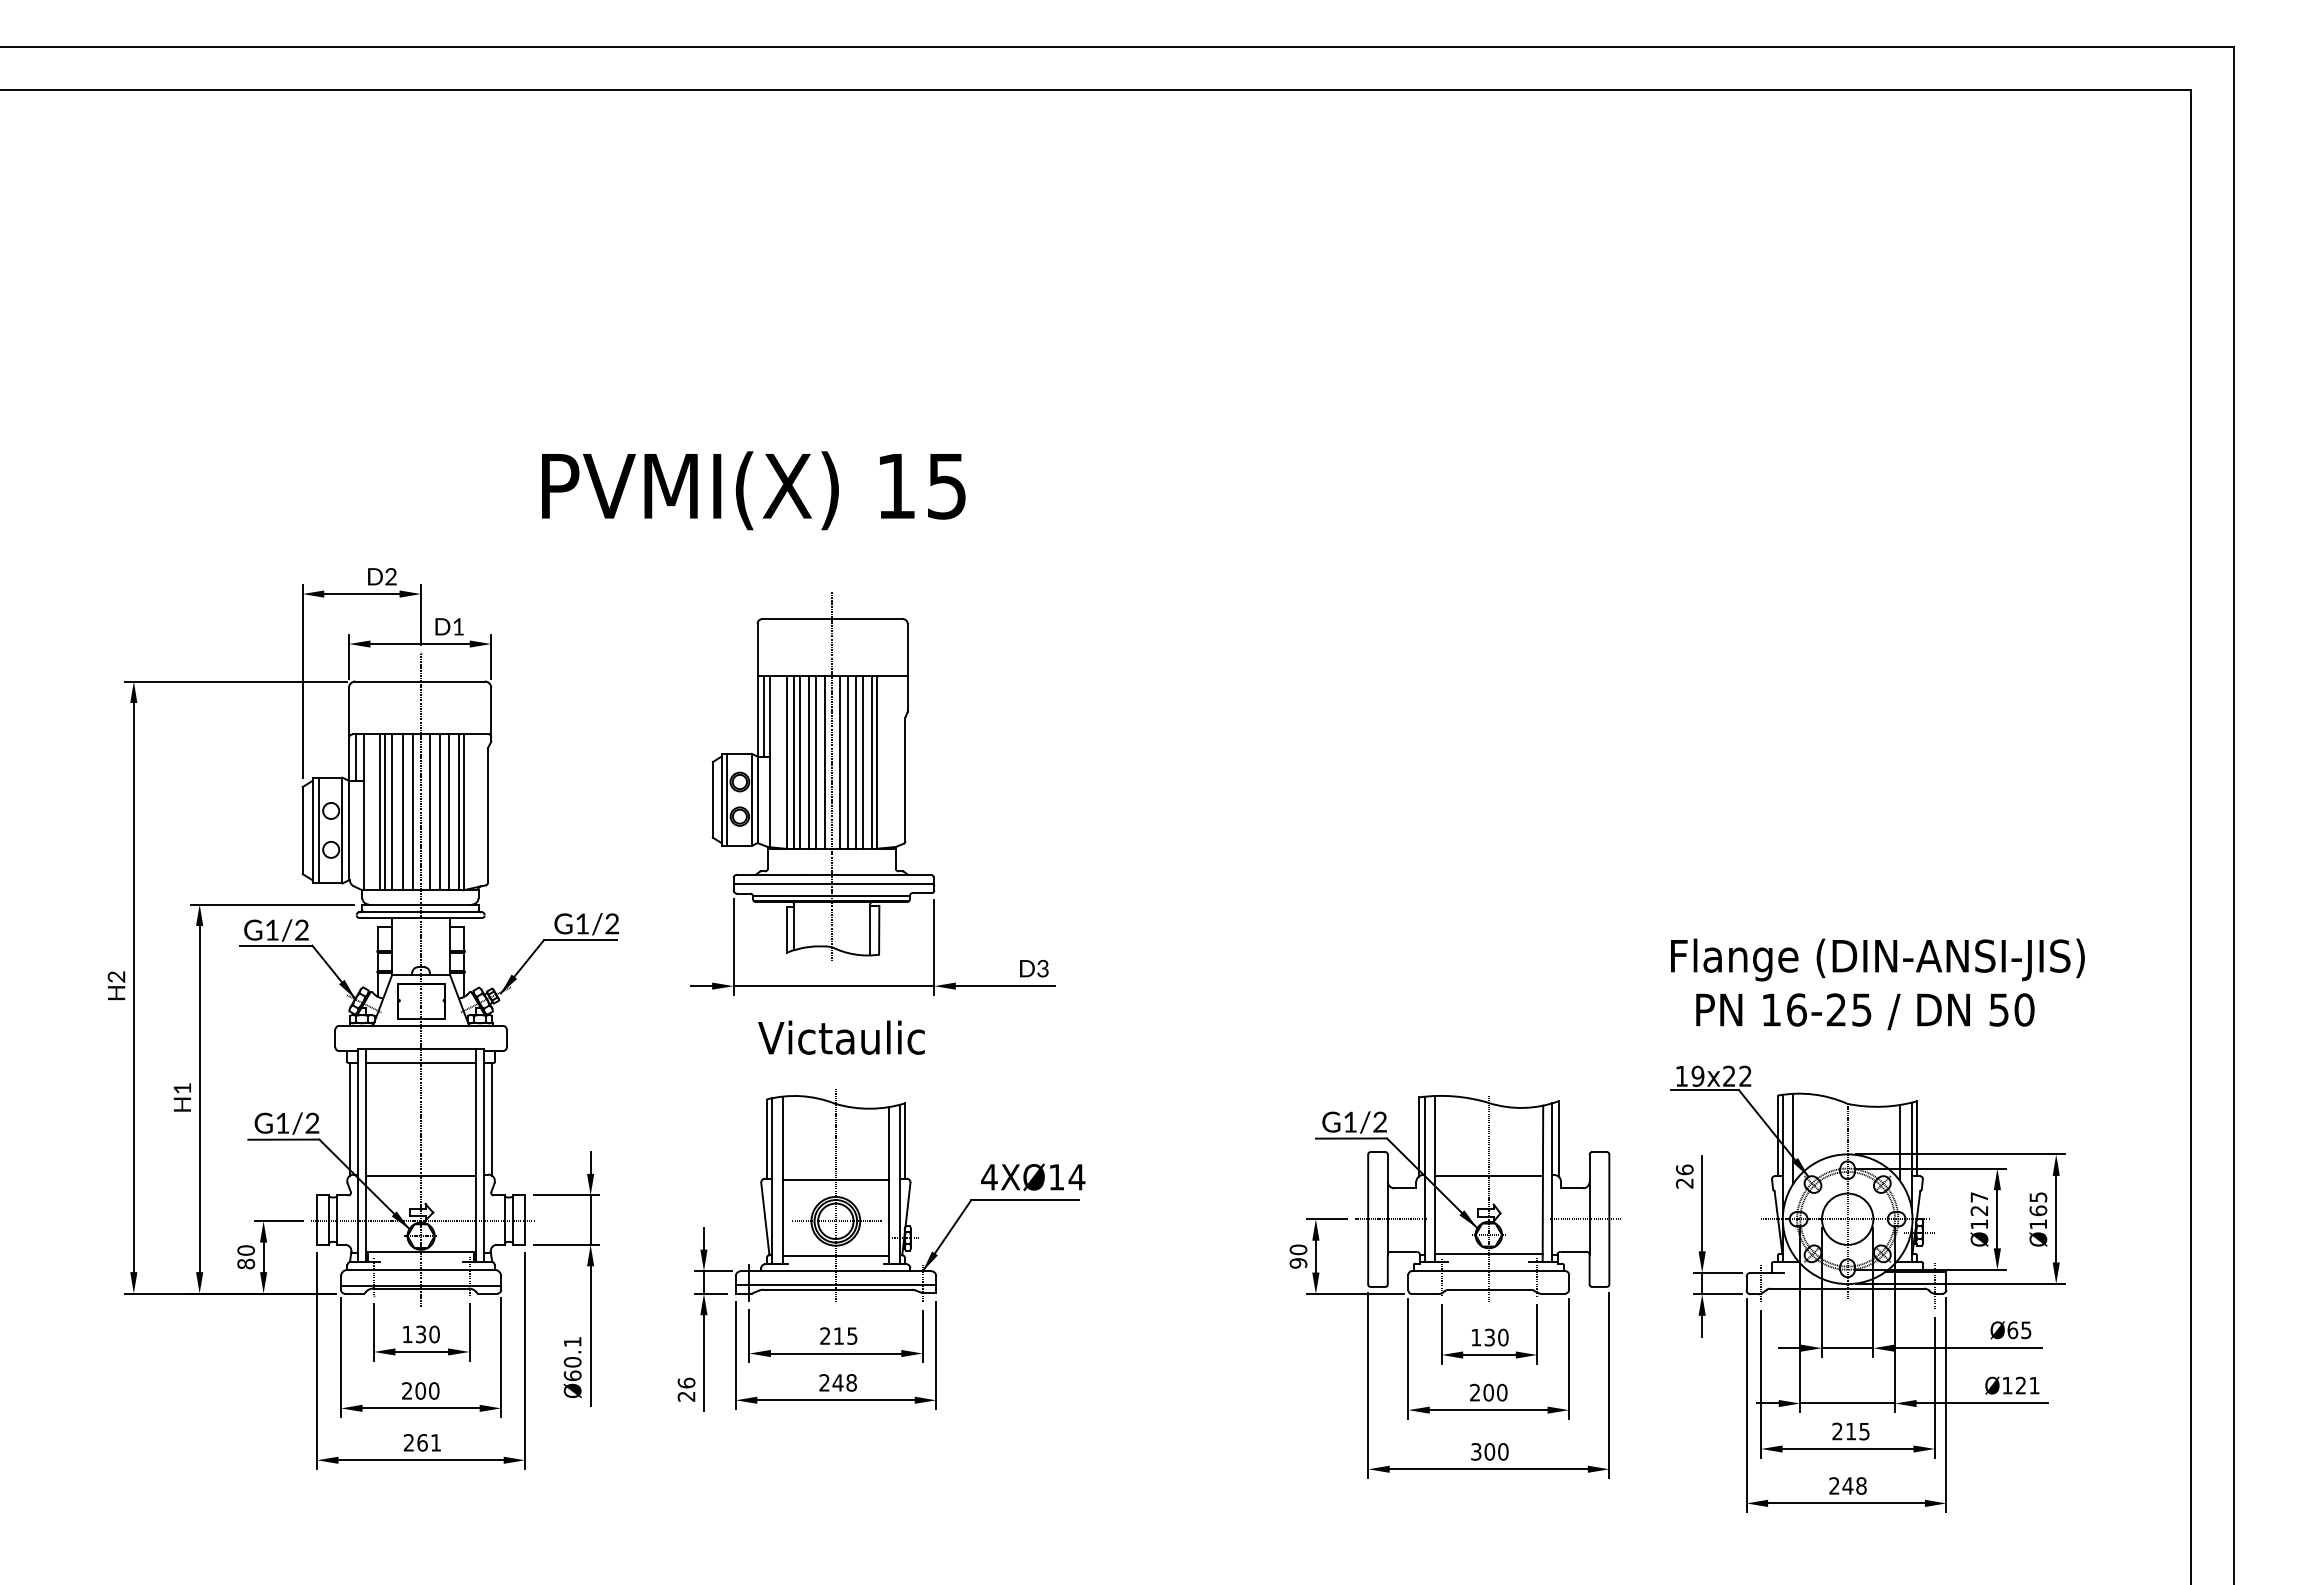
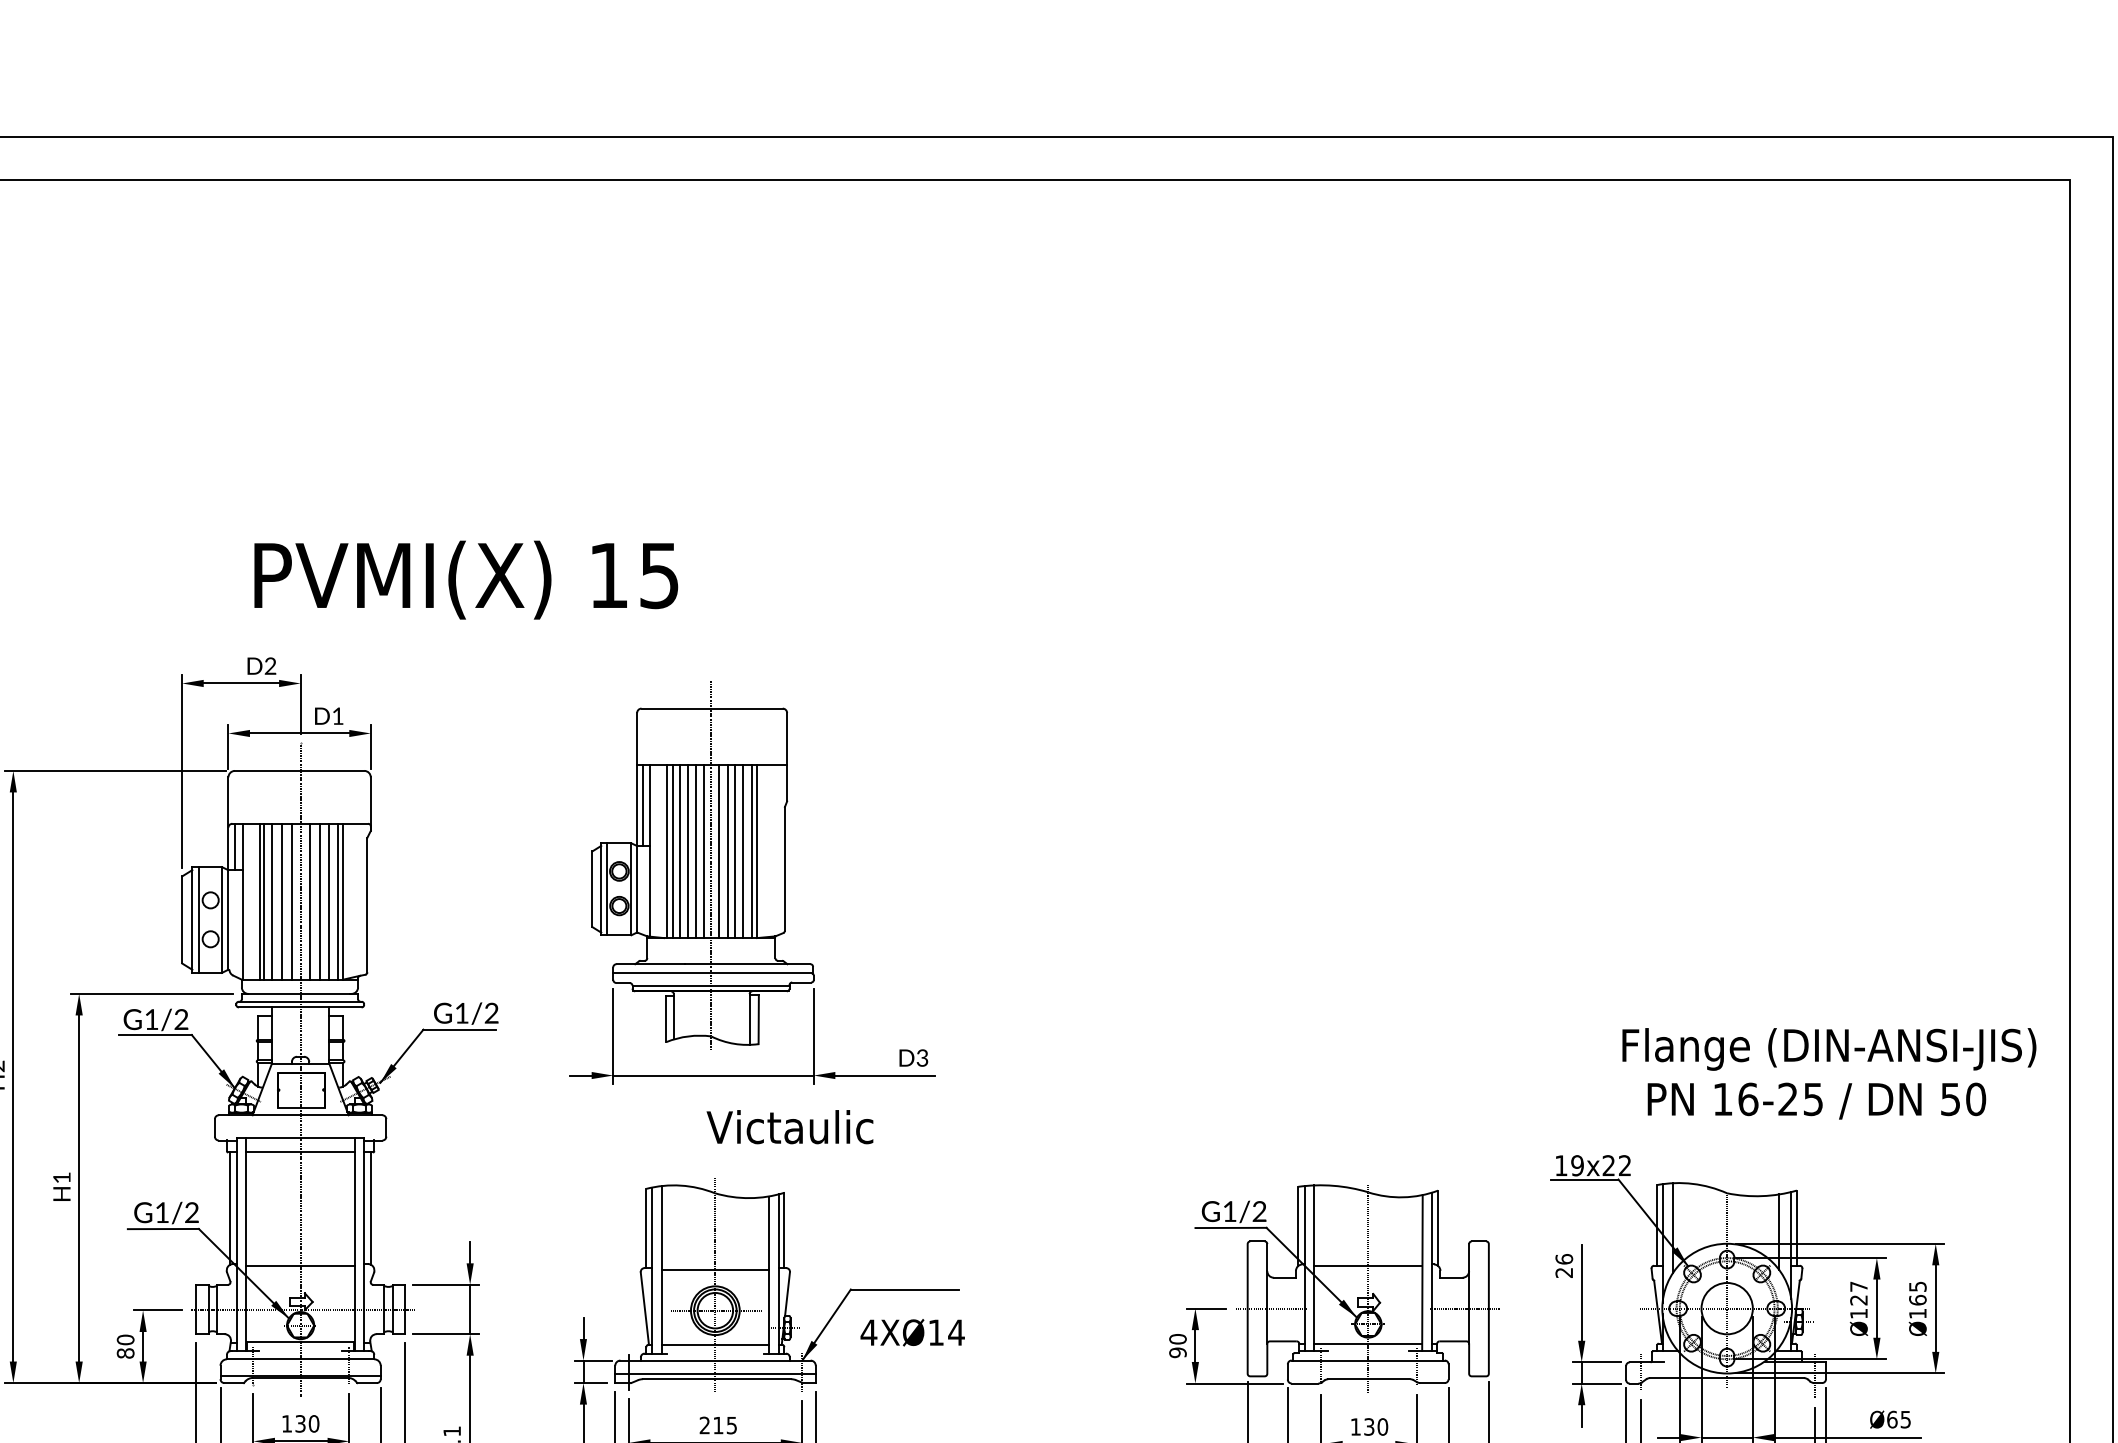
text: (753, 490) -> (466, 579), moved
text: (1877, 984) -> (1829, 1073), moved
text: (841, 1037) -> (790, 1126), moved
text: (1033, 1177) -> (913, 1332), moved

